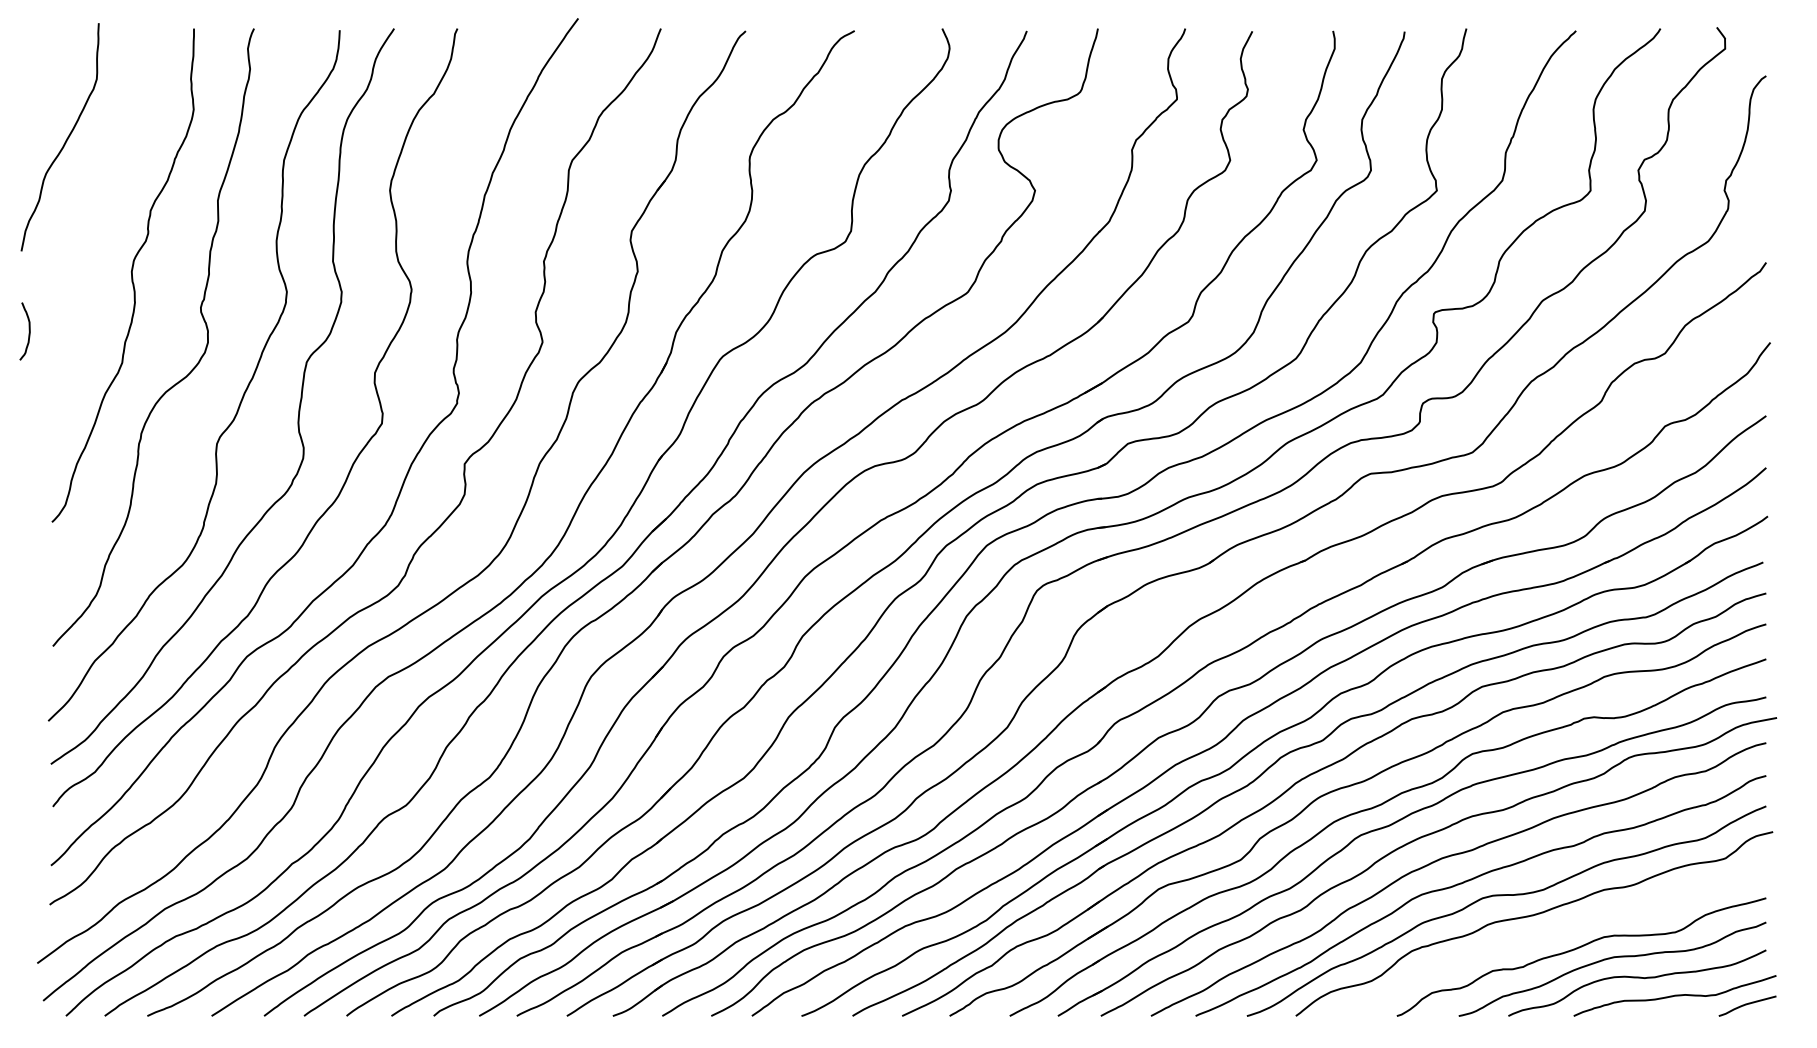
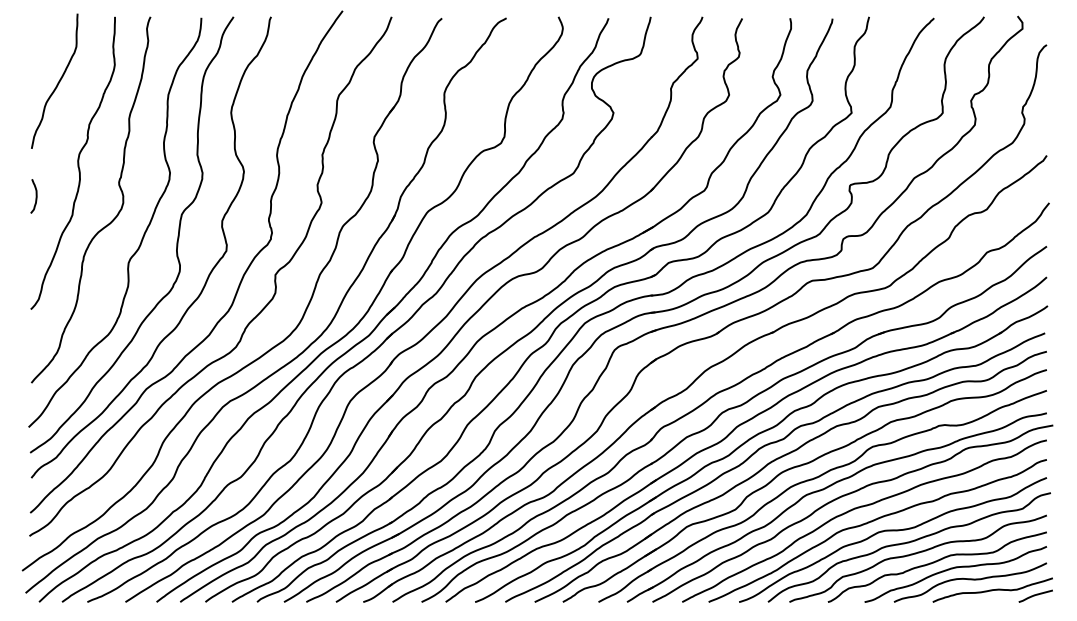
curve: (64, 139) -> (57, 82), moved
curve: (27, 331) -> (35, 196), moved
curve: (1546, 935) -> (916, 554), added

